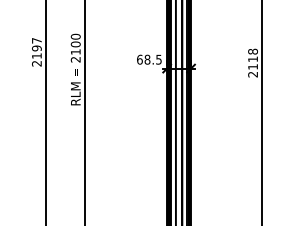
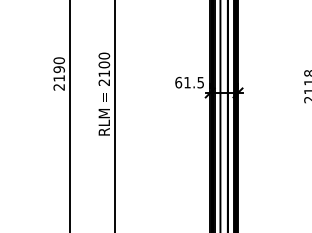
text: (36, 40) -> (58, 60), 2197 -> 2190
text: (147, 59) -> (187, 82), 68.5 -> 61.5

